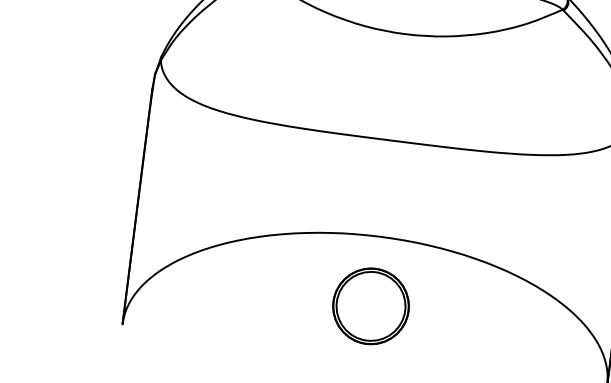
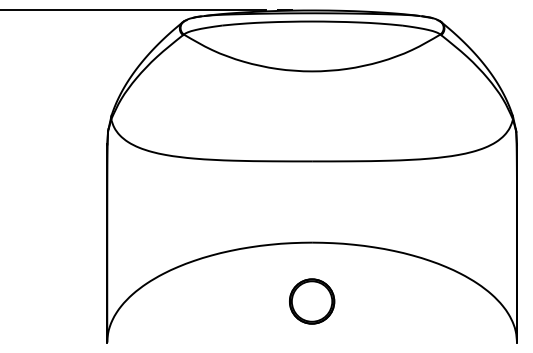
part: (370, 306) -> (311, 301), size x0.7

